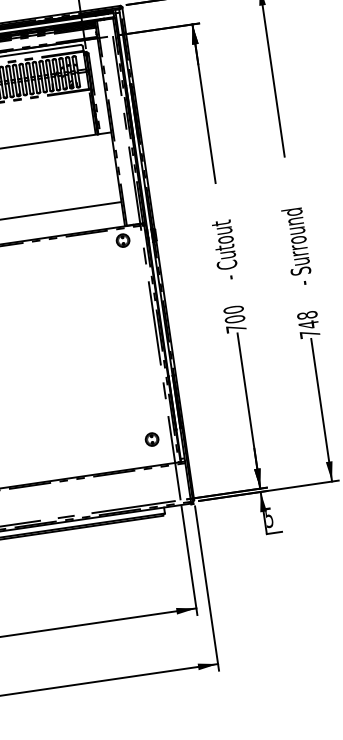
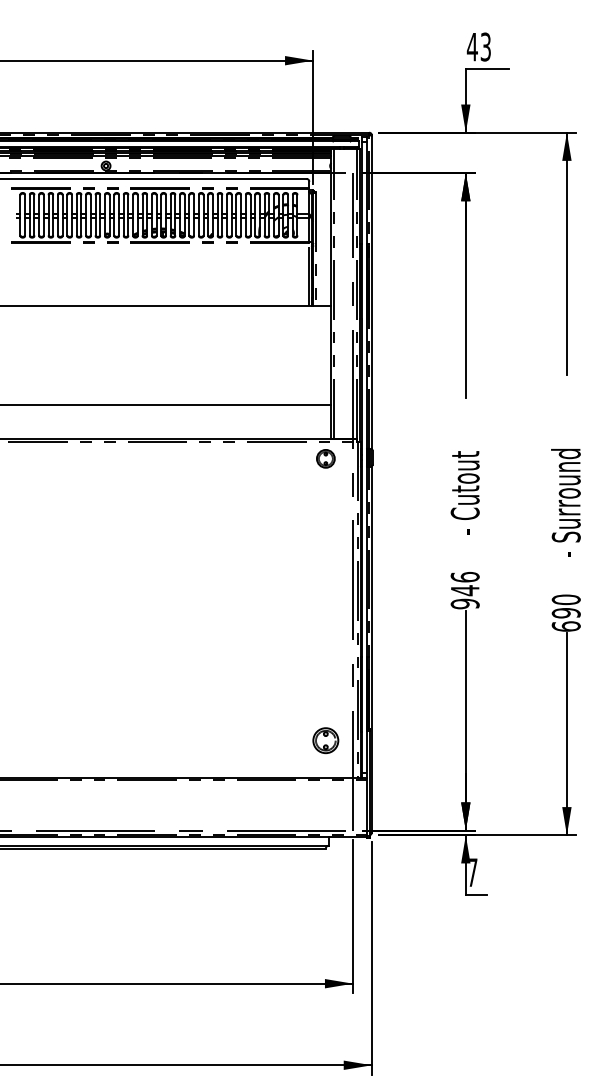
text: (234, 319) -> (464, 590), 700 -> 946
text: (308, 324) -> (565, 612), 748 -> 690
part: (151, 439) -> (325, 740), size x1.4
text: (269, 517) -> (472, 872), 5 -> 7

